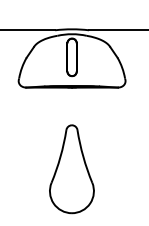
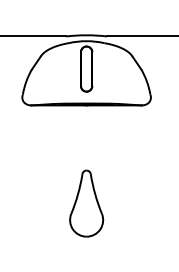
part: (72, 169) -> (86, 203), size x0.62

